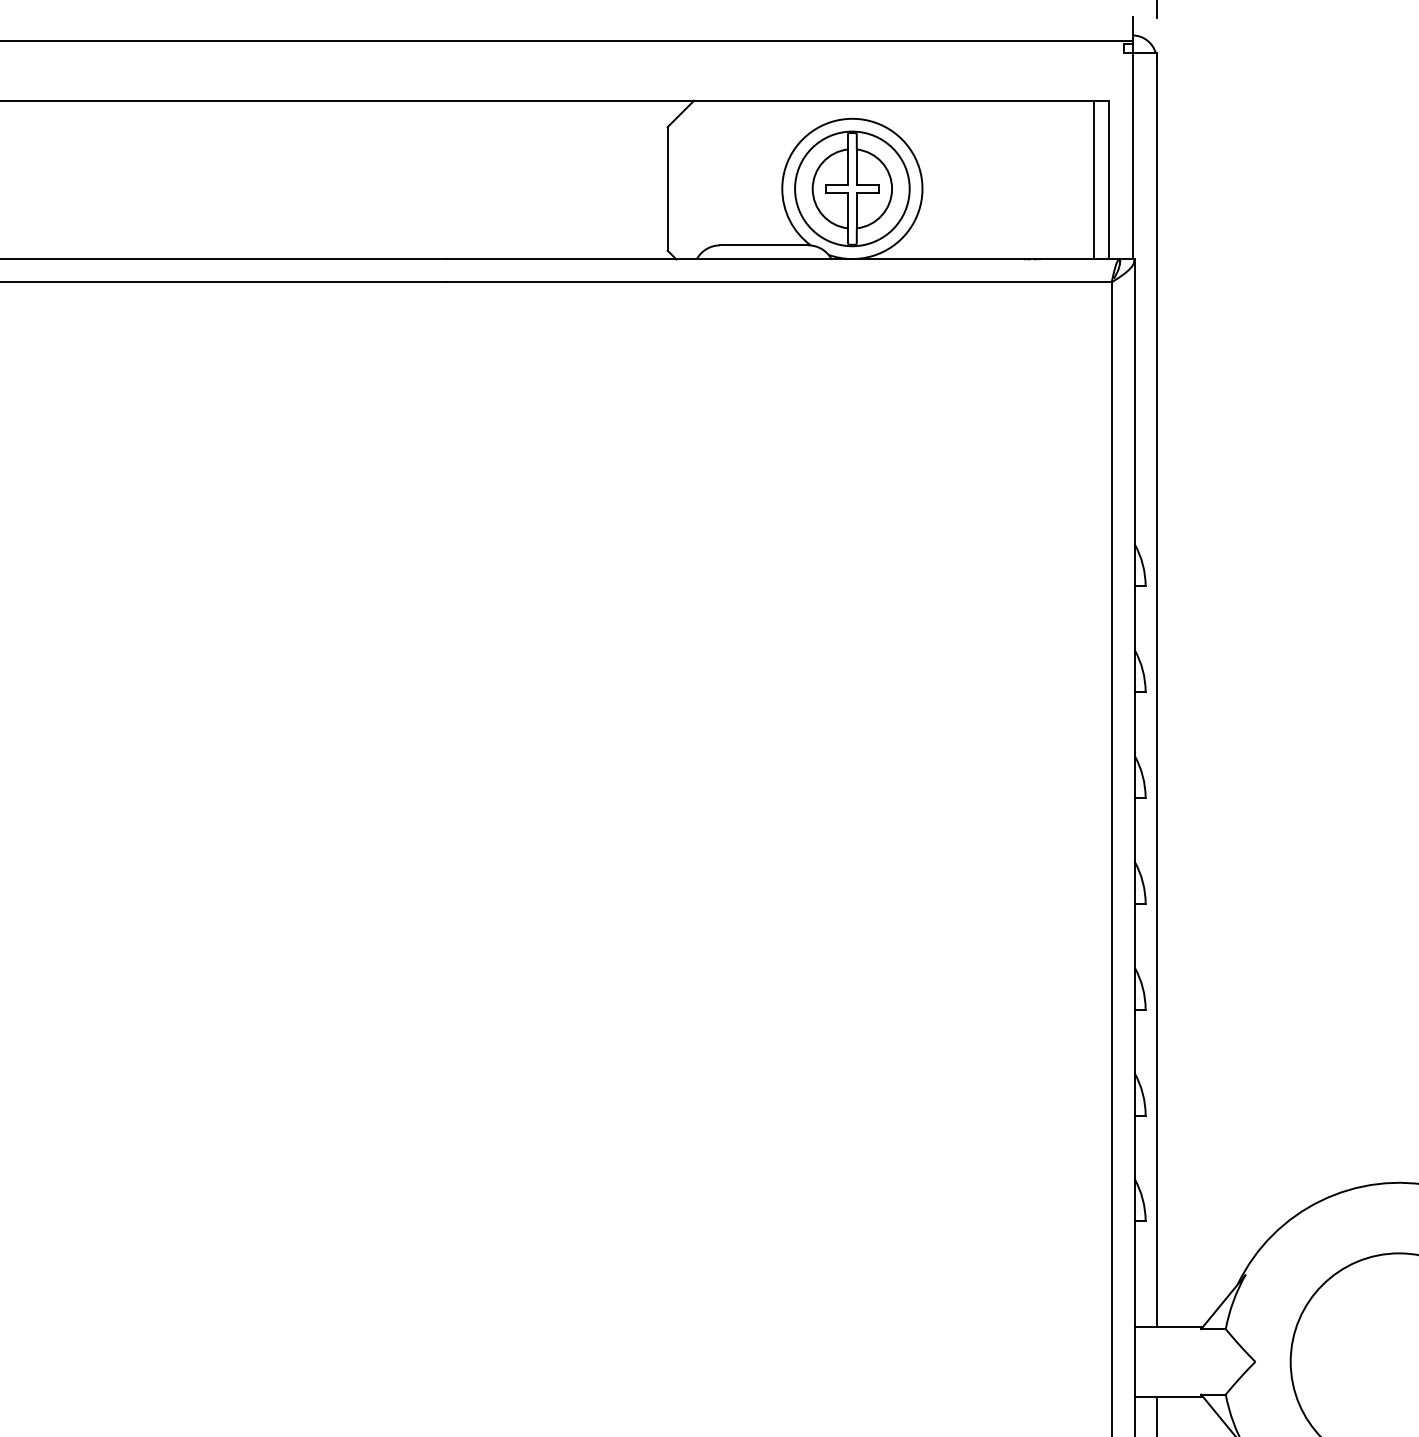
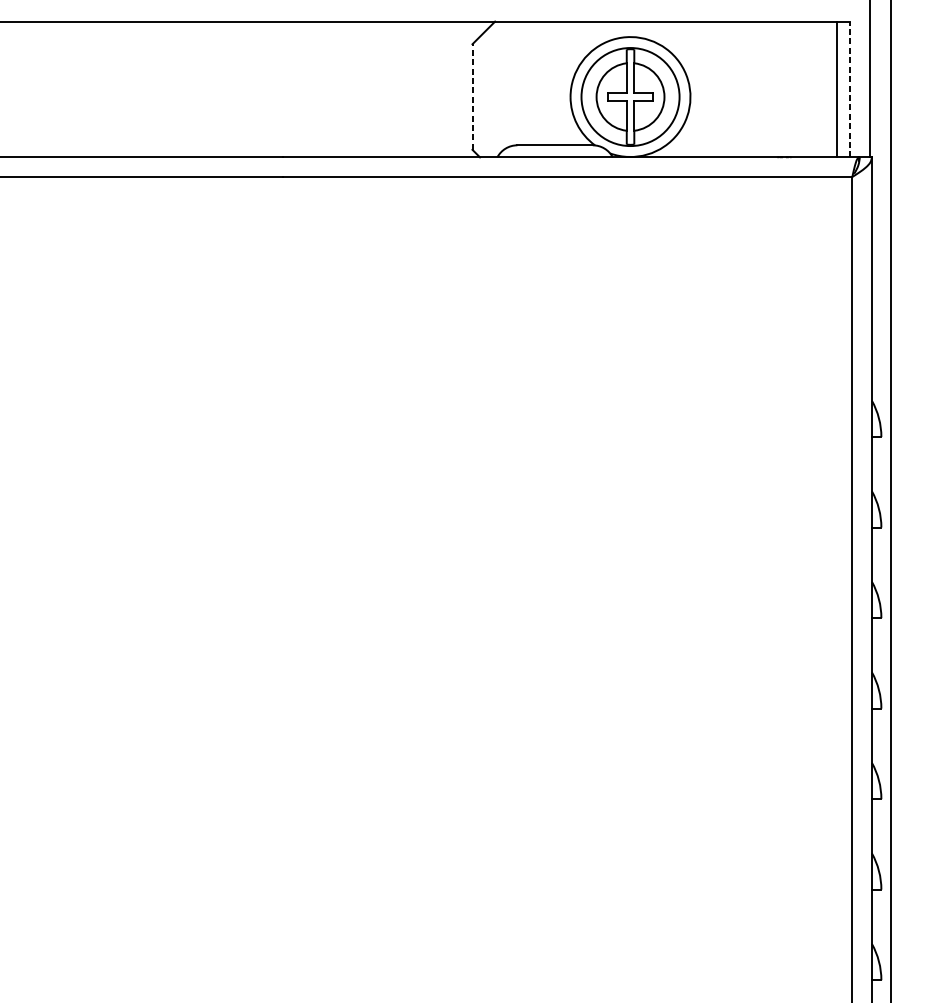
line: (1108, 179) -> (849, 88), solid -> dashed
line: (667, 188) -> (472, 96), solid -> dashed

